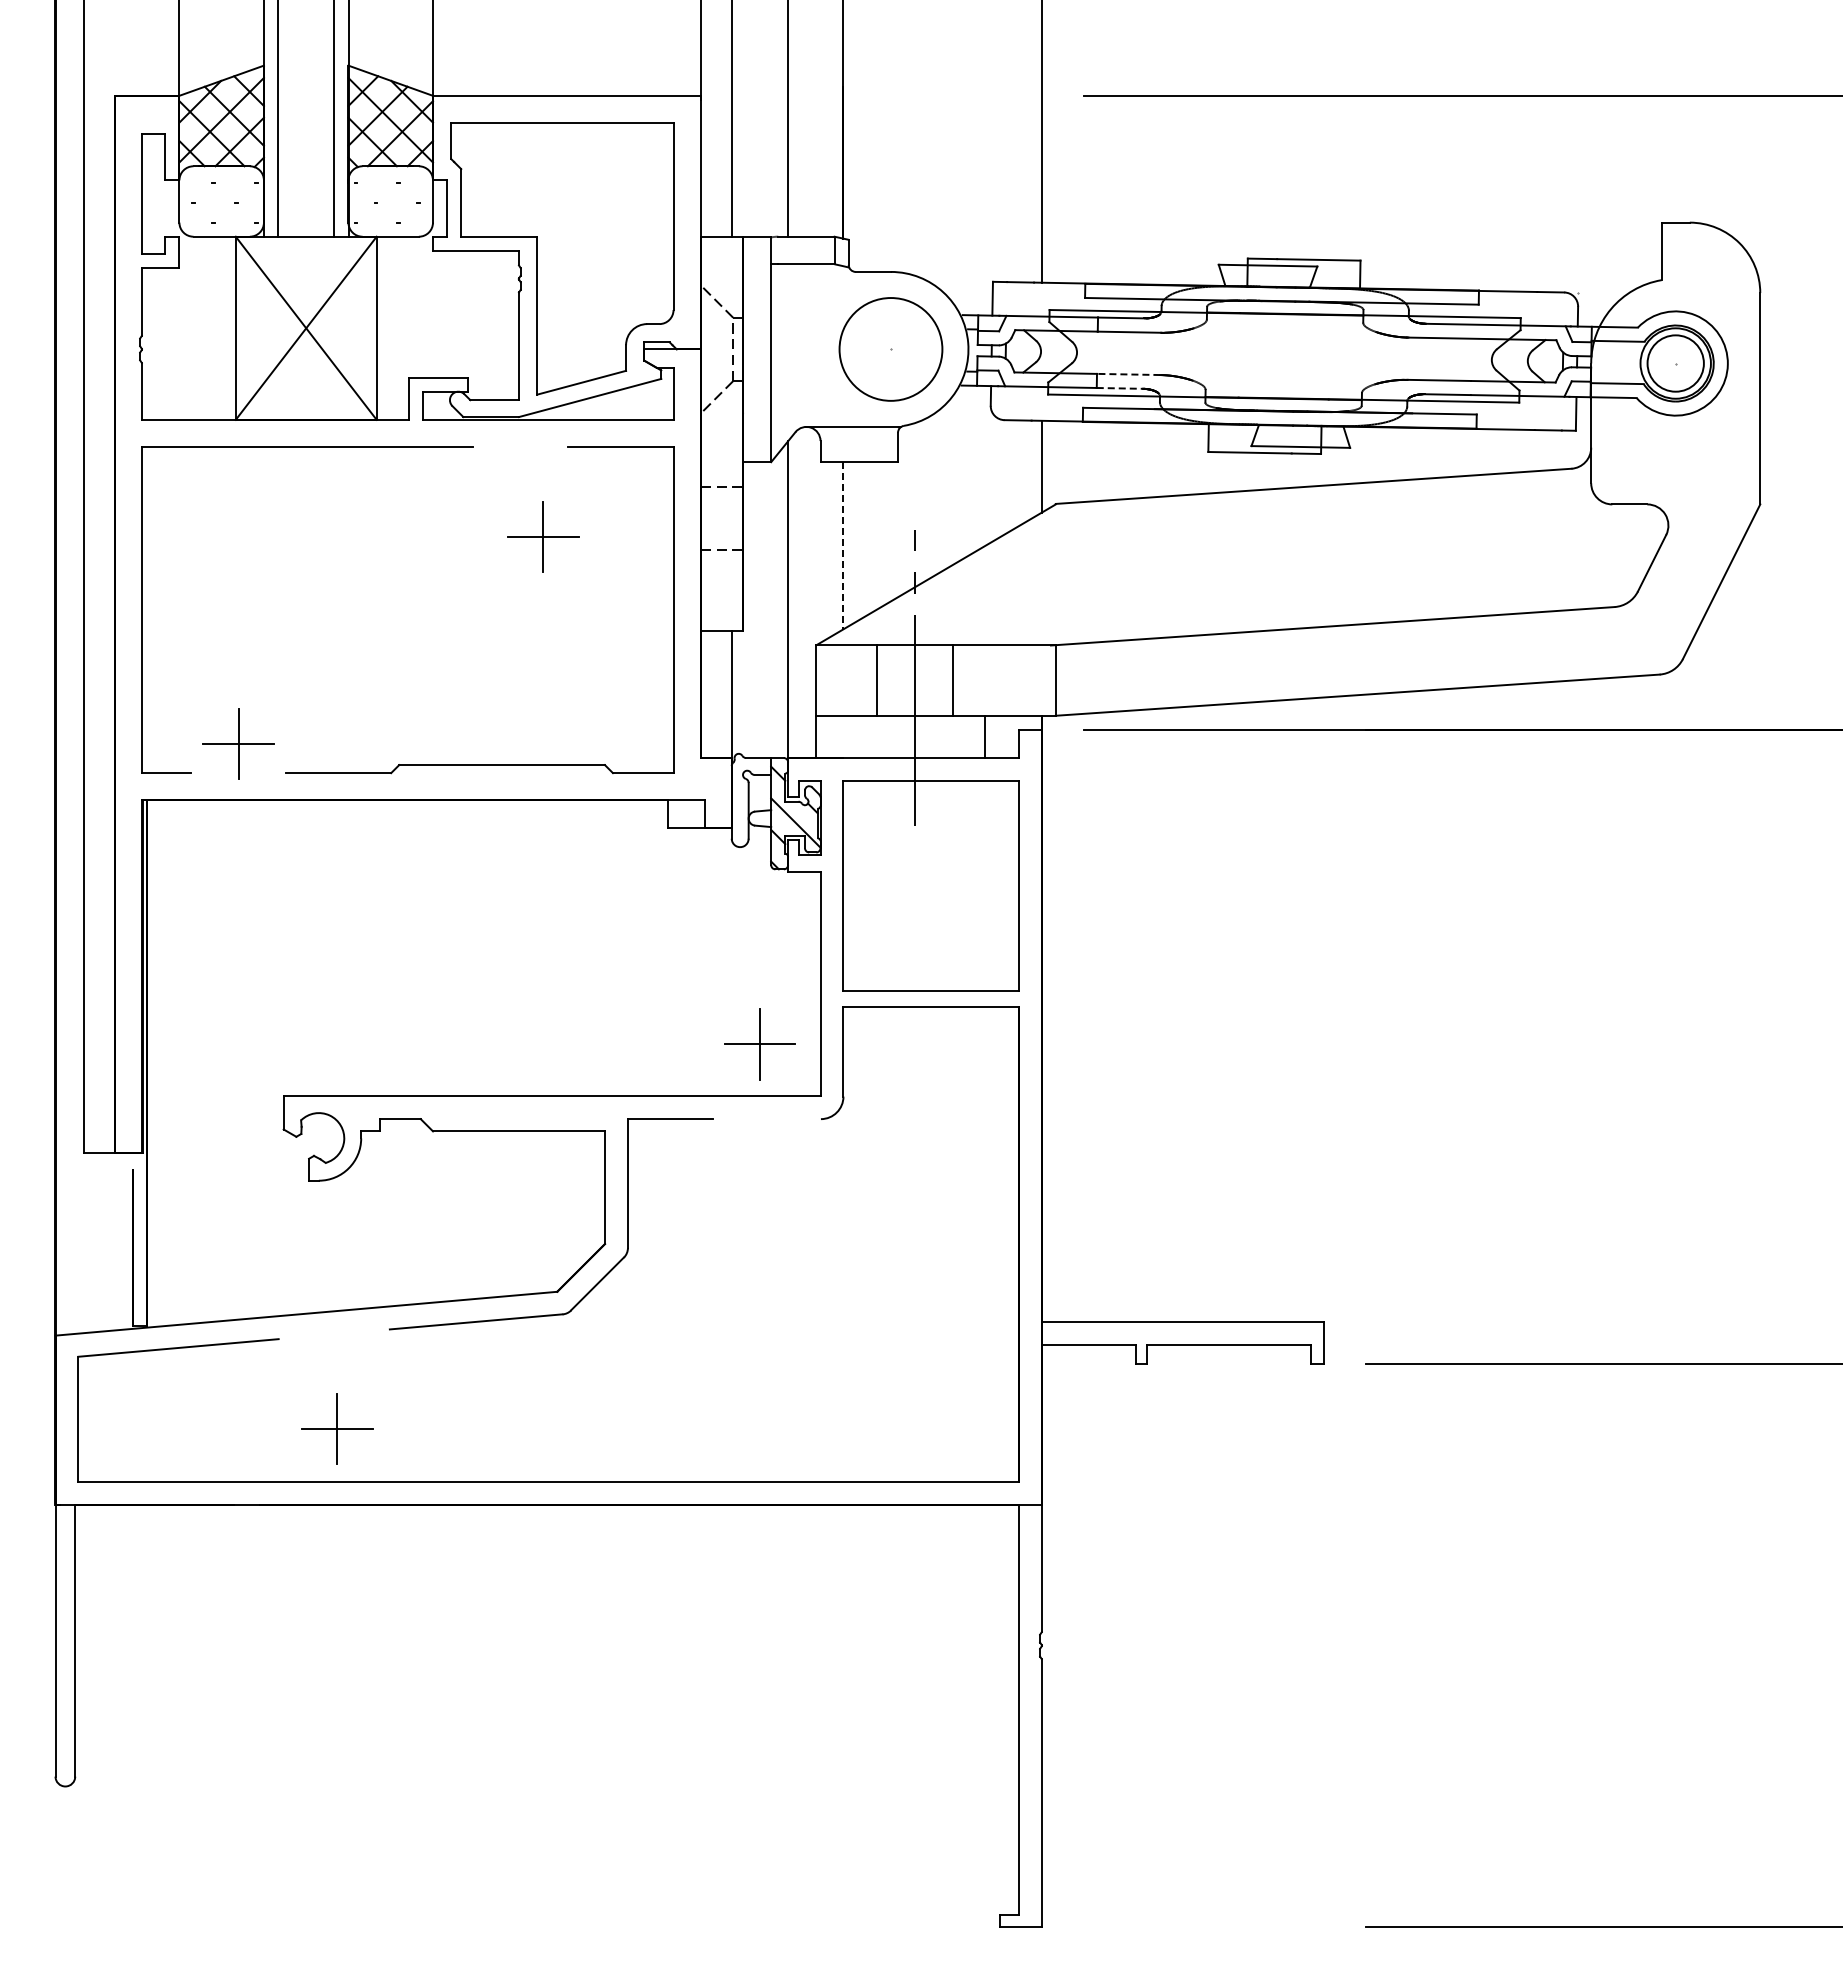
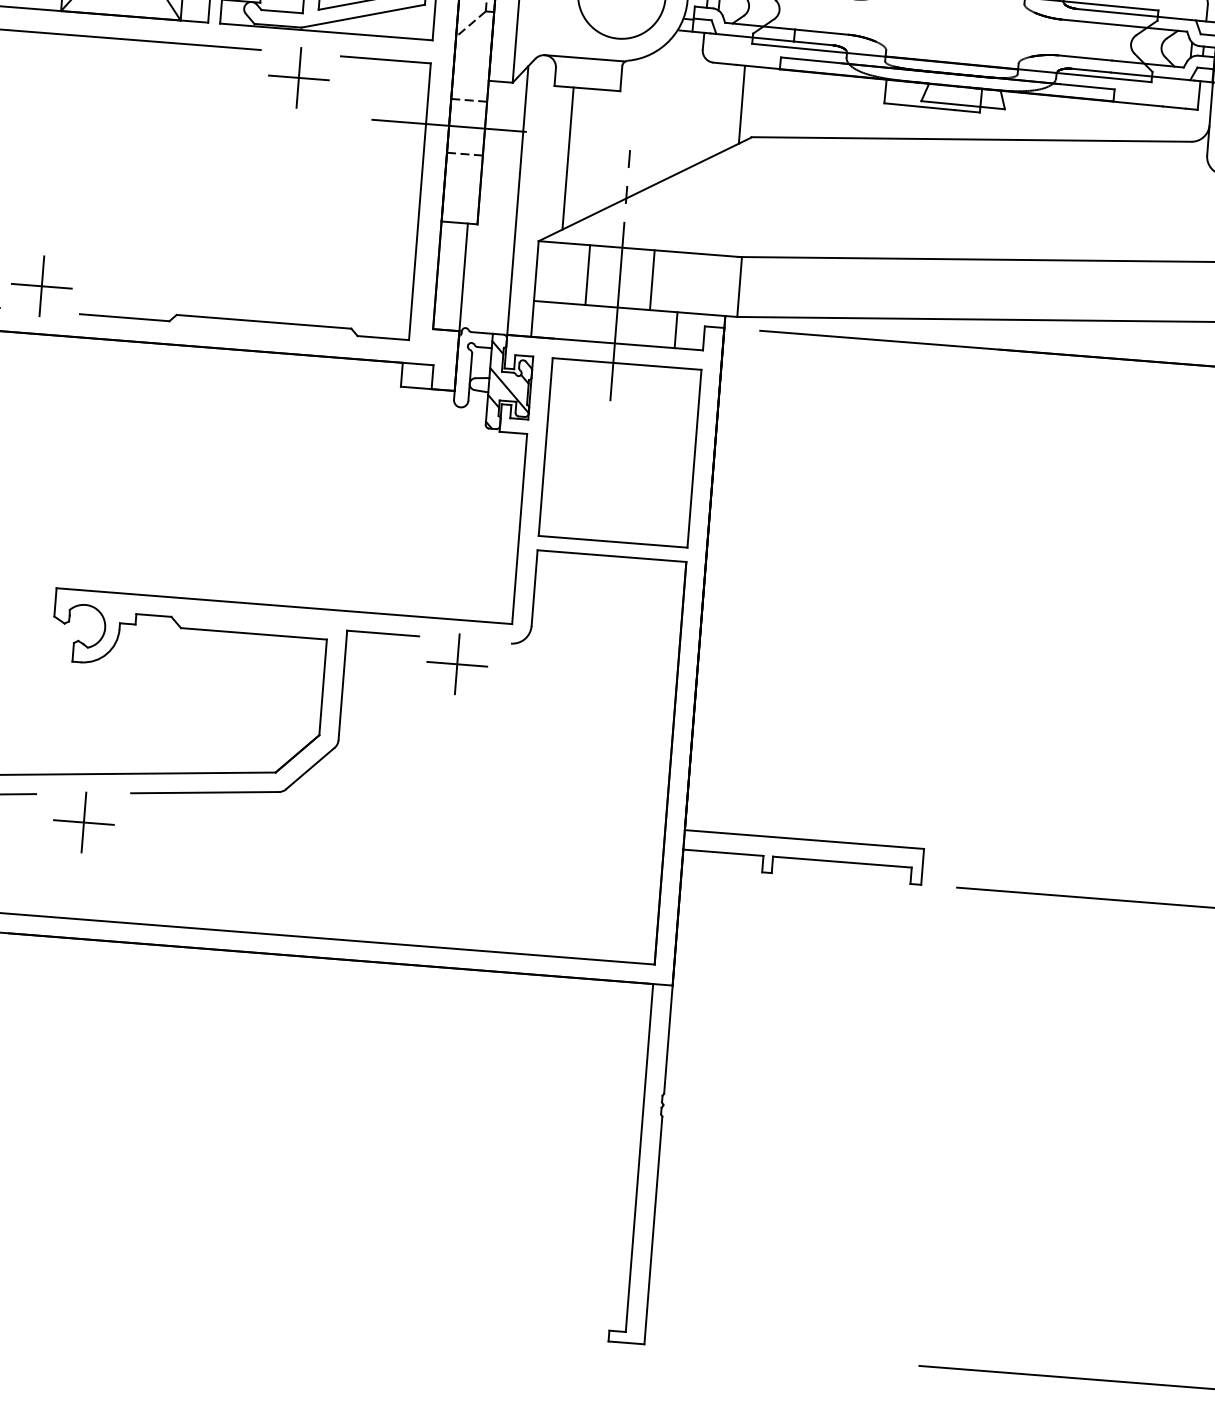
line: (1128, 374) -> (821, 32), dashed -> solid
line: (1120, 388) -> (814, 43), dashed -> solid
line: (700, 518) -> (448, 125), added
part: (543, 536) -> (299, 77), moved
line: (843, 545) -> (568, 158), dashed -> solid
part: (759, 1044) -> (456, 664), moved
part: (337, 1428) -> (84, 822), moved

